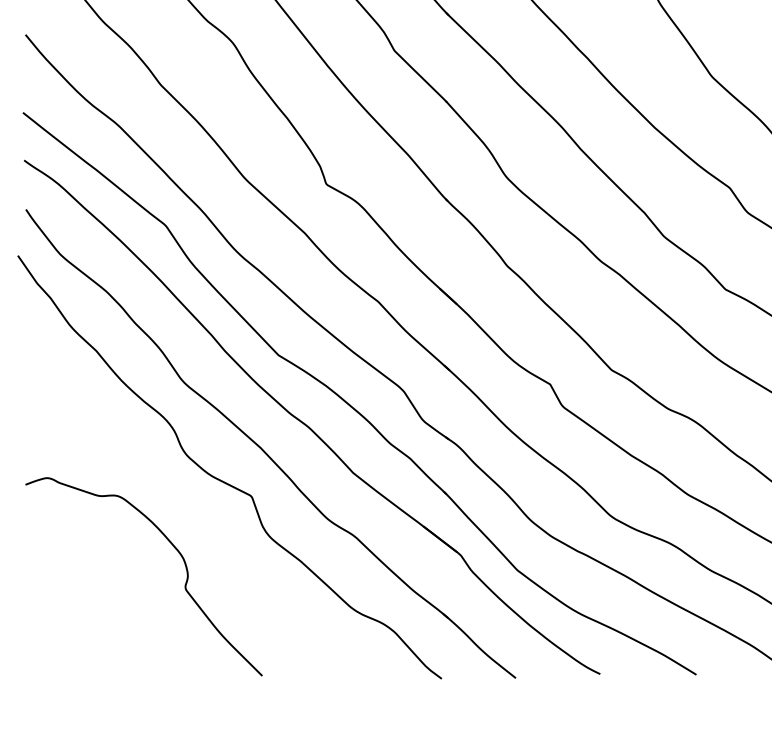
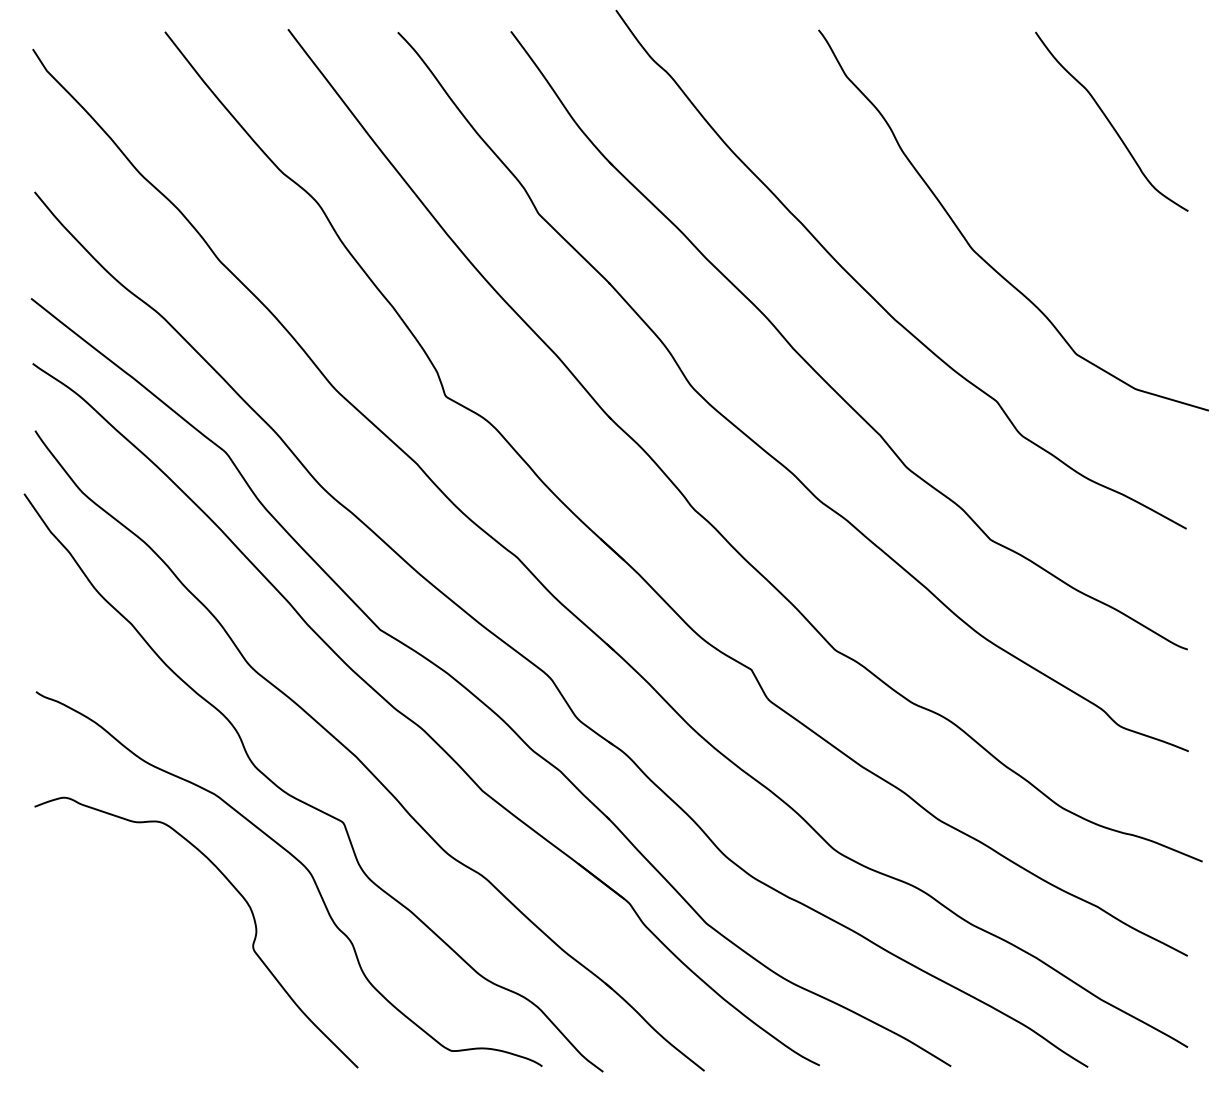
curve: (220, 527) -> (301, 864), added

